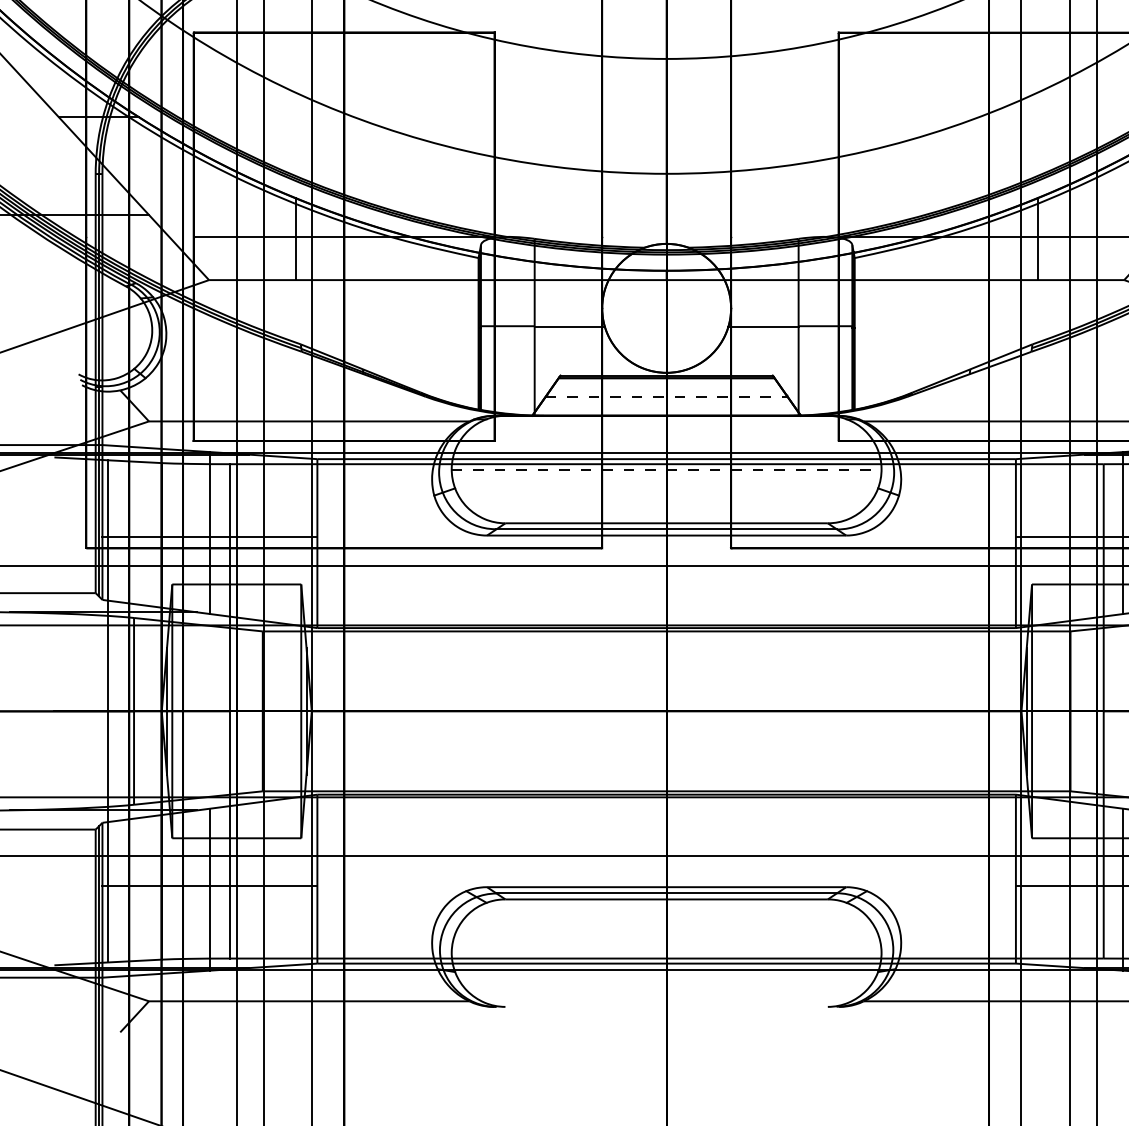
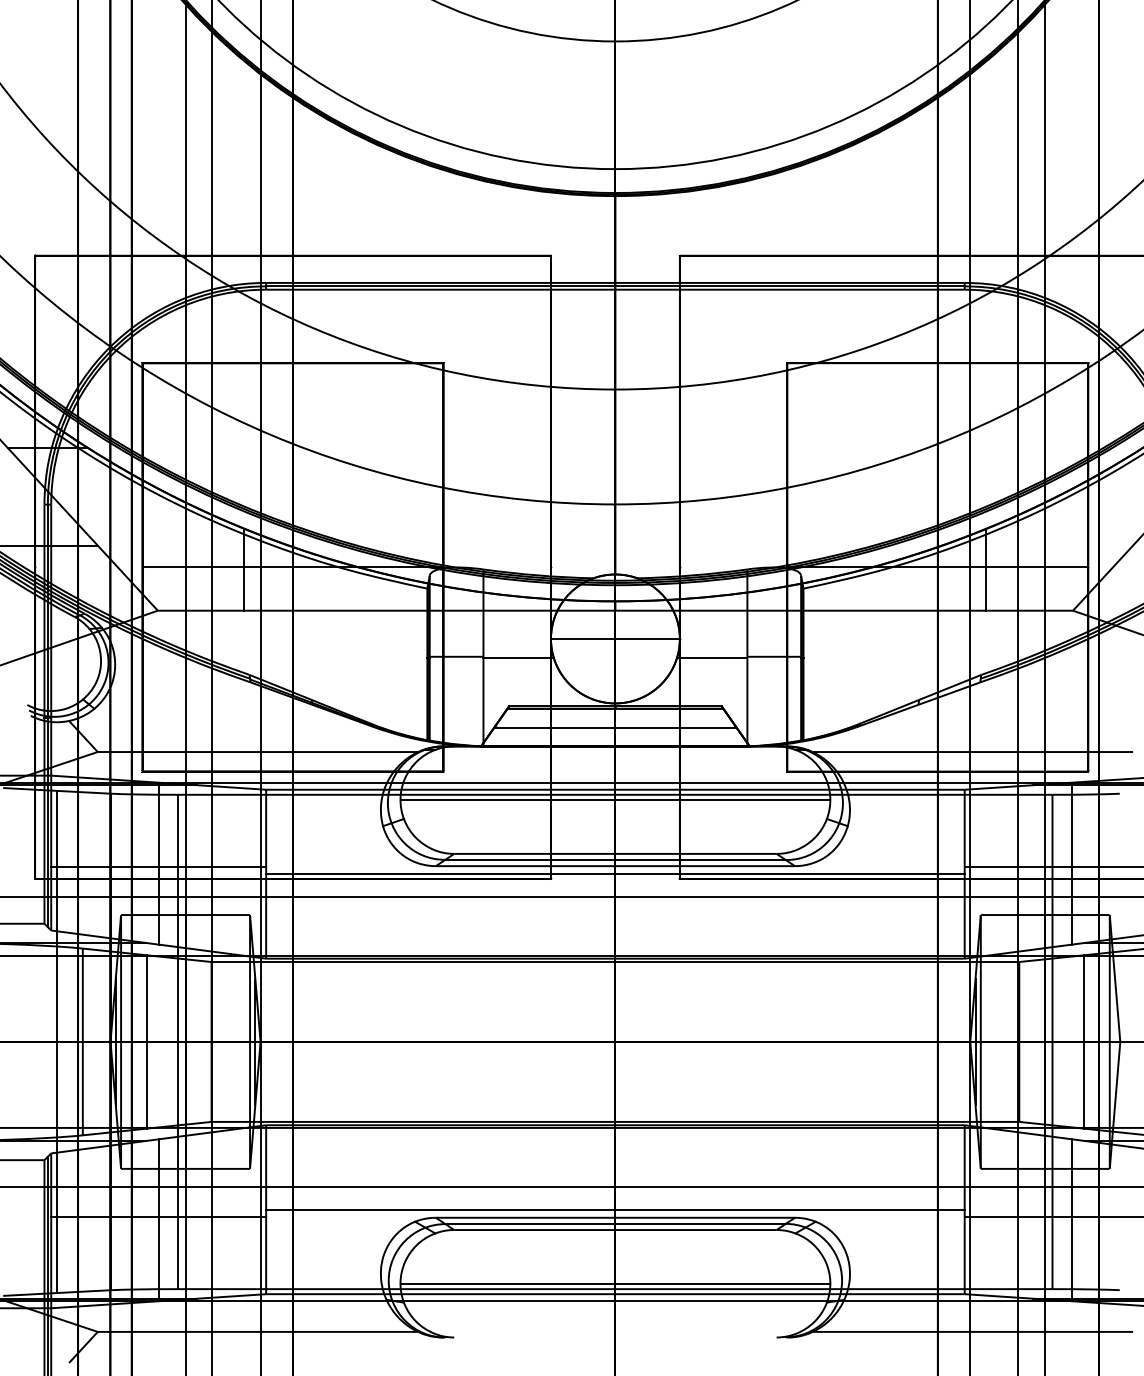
line: (665, 307) -> (614, 638), added
line: (666, 396) -> (615, 727), dashed -> solid
line: (666, 469) -> (615, 800), dashed -> solid
line: (666, 543) -> (615, 874), added
line: (198, 710) -> (147, 1041), added
line: (666, 878) -> (615, 1209), added
line: (666, 952) -> (615, 1283), added

